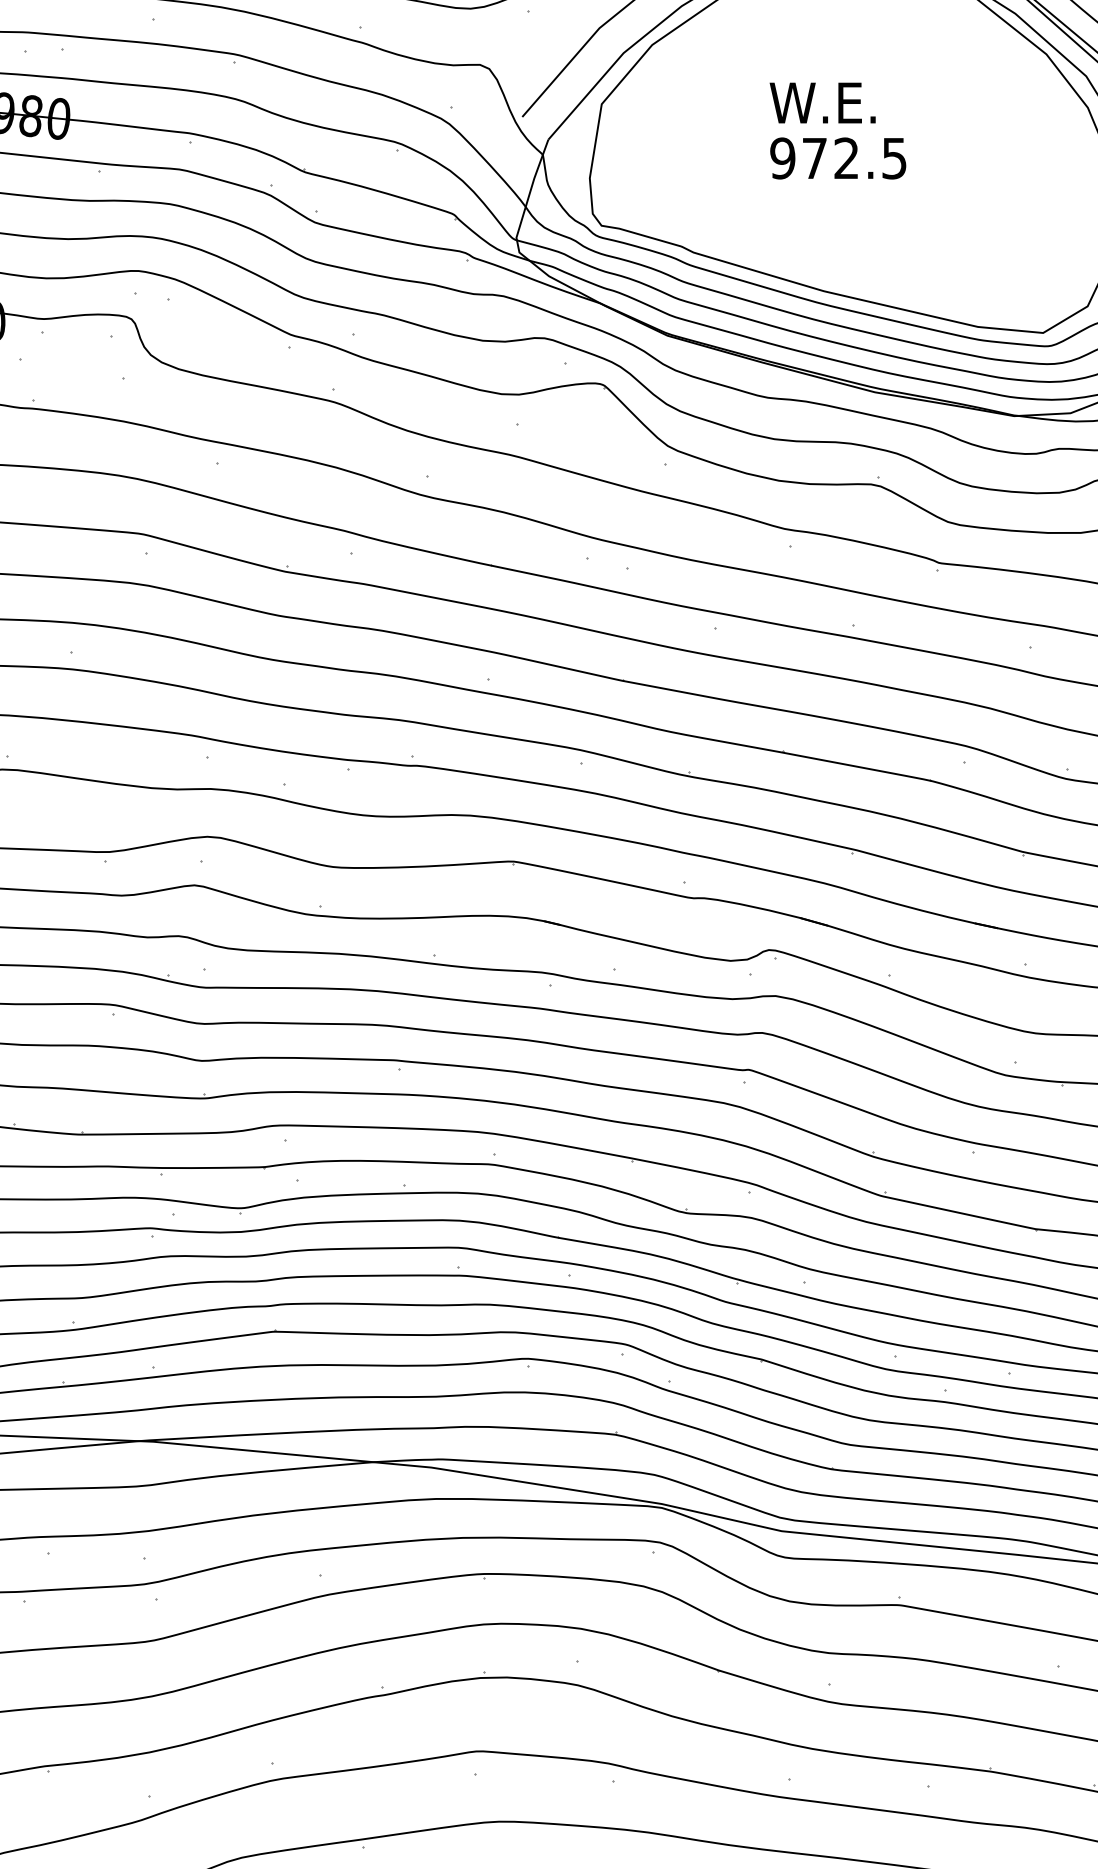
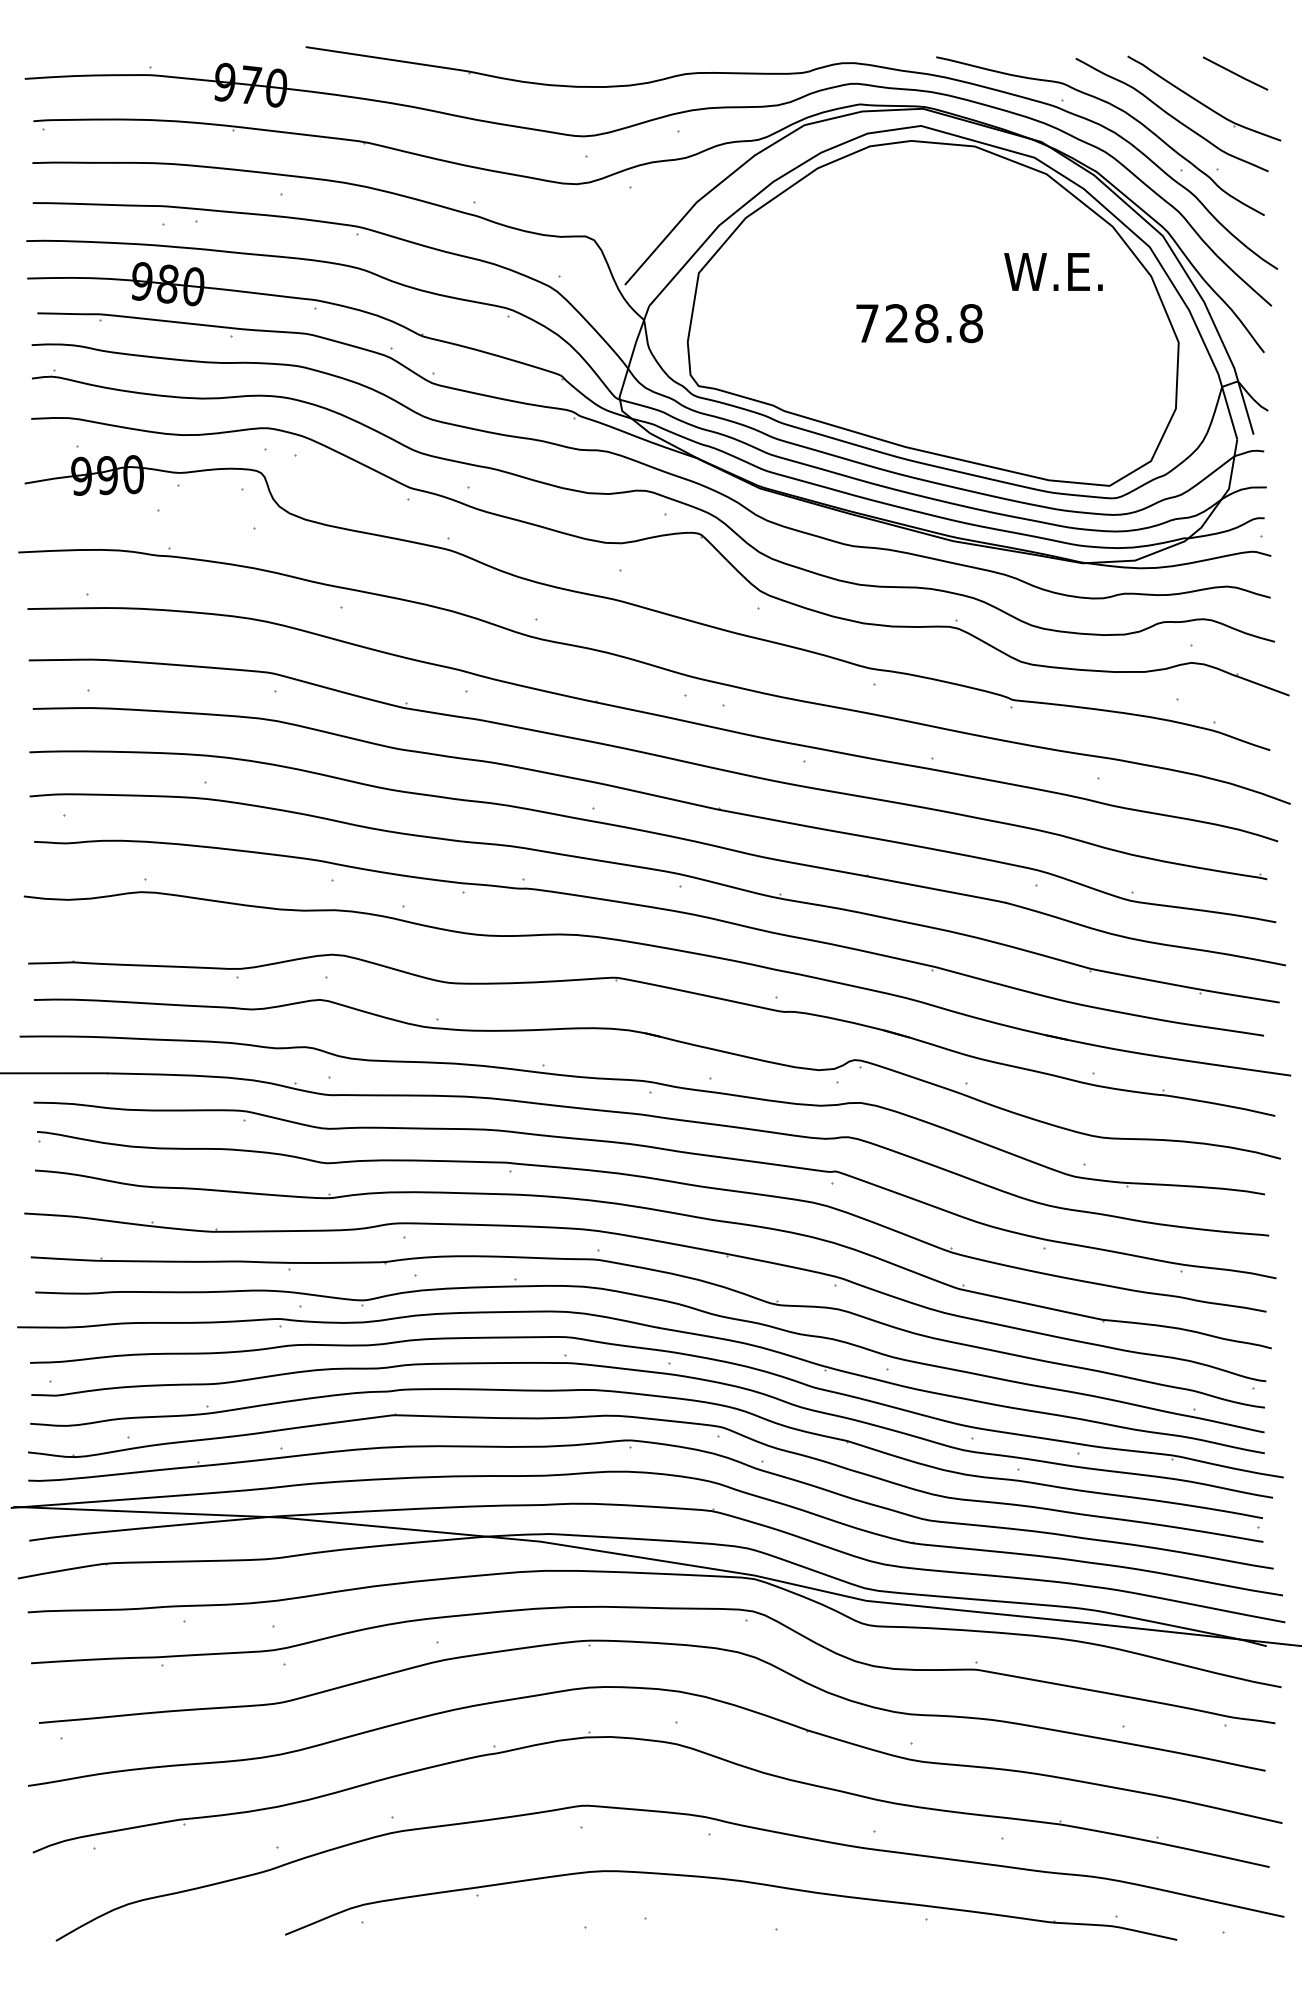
text: (822, 102) -> (1053, 271), moved
text: (837, 158) -> (918, 323), 972.5 -> 728.8

